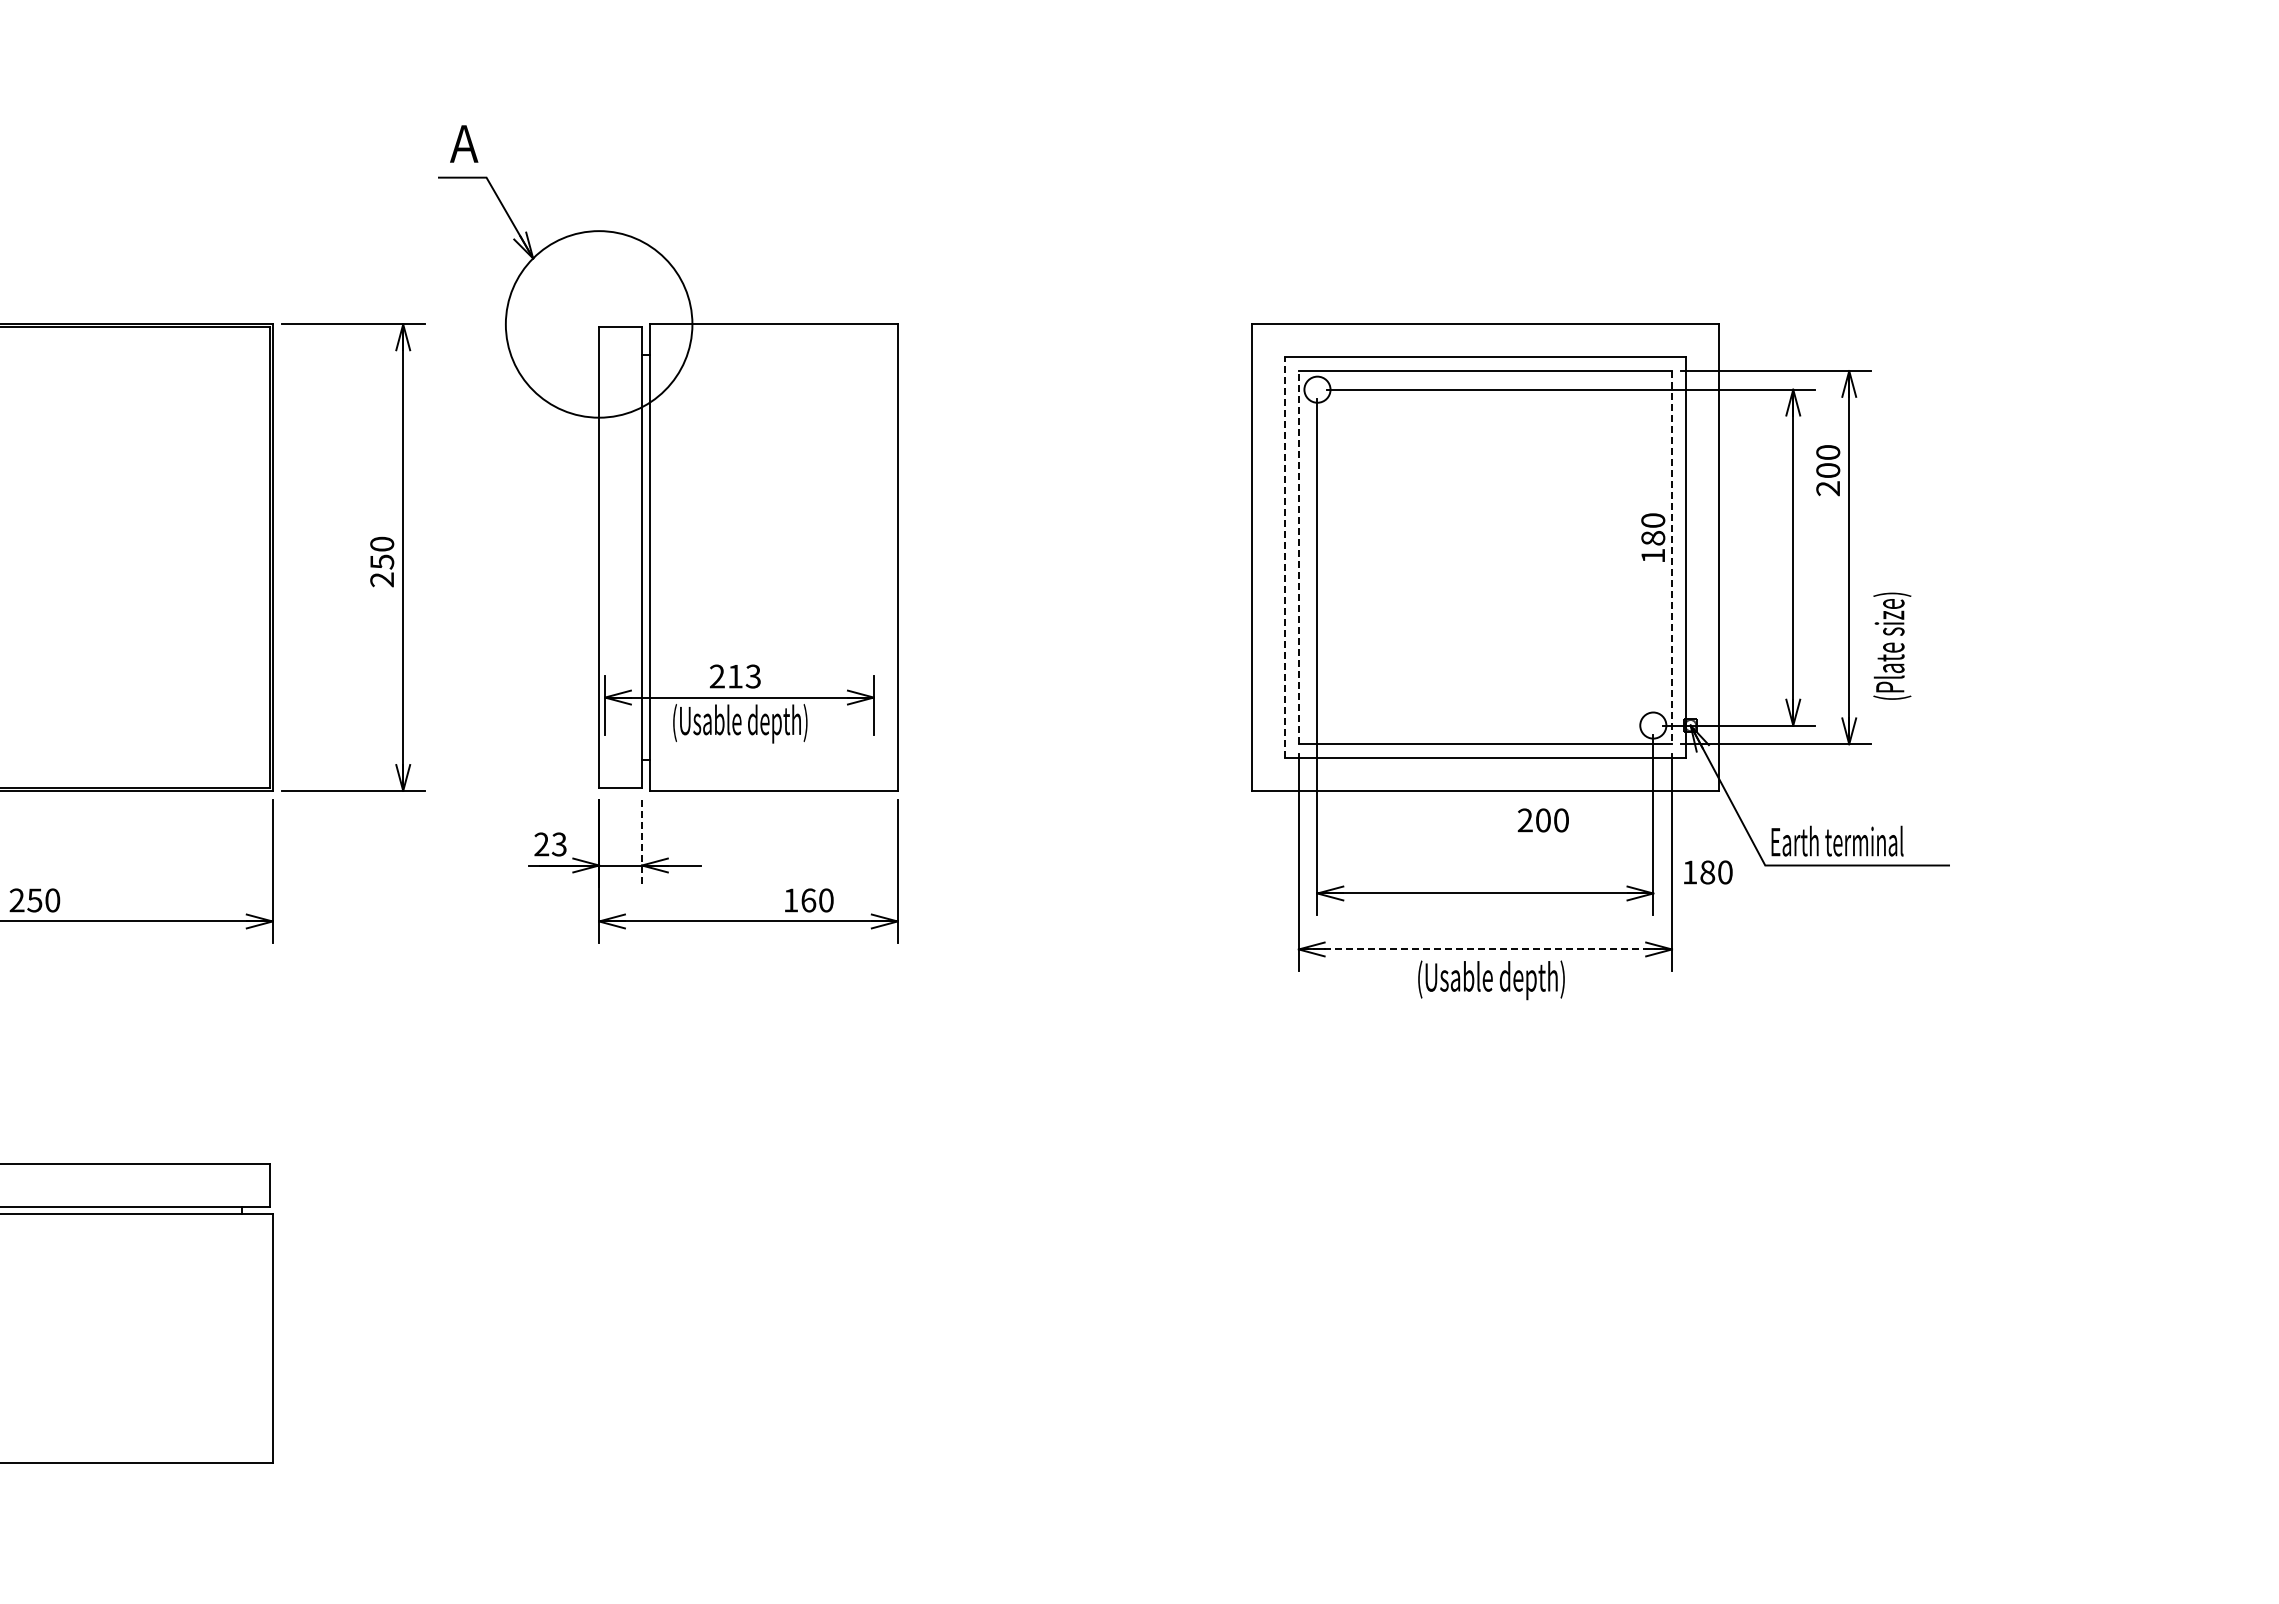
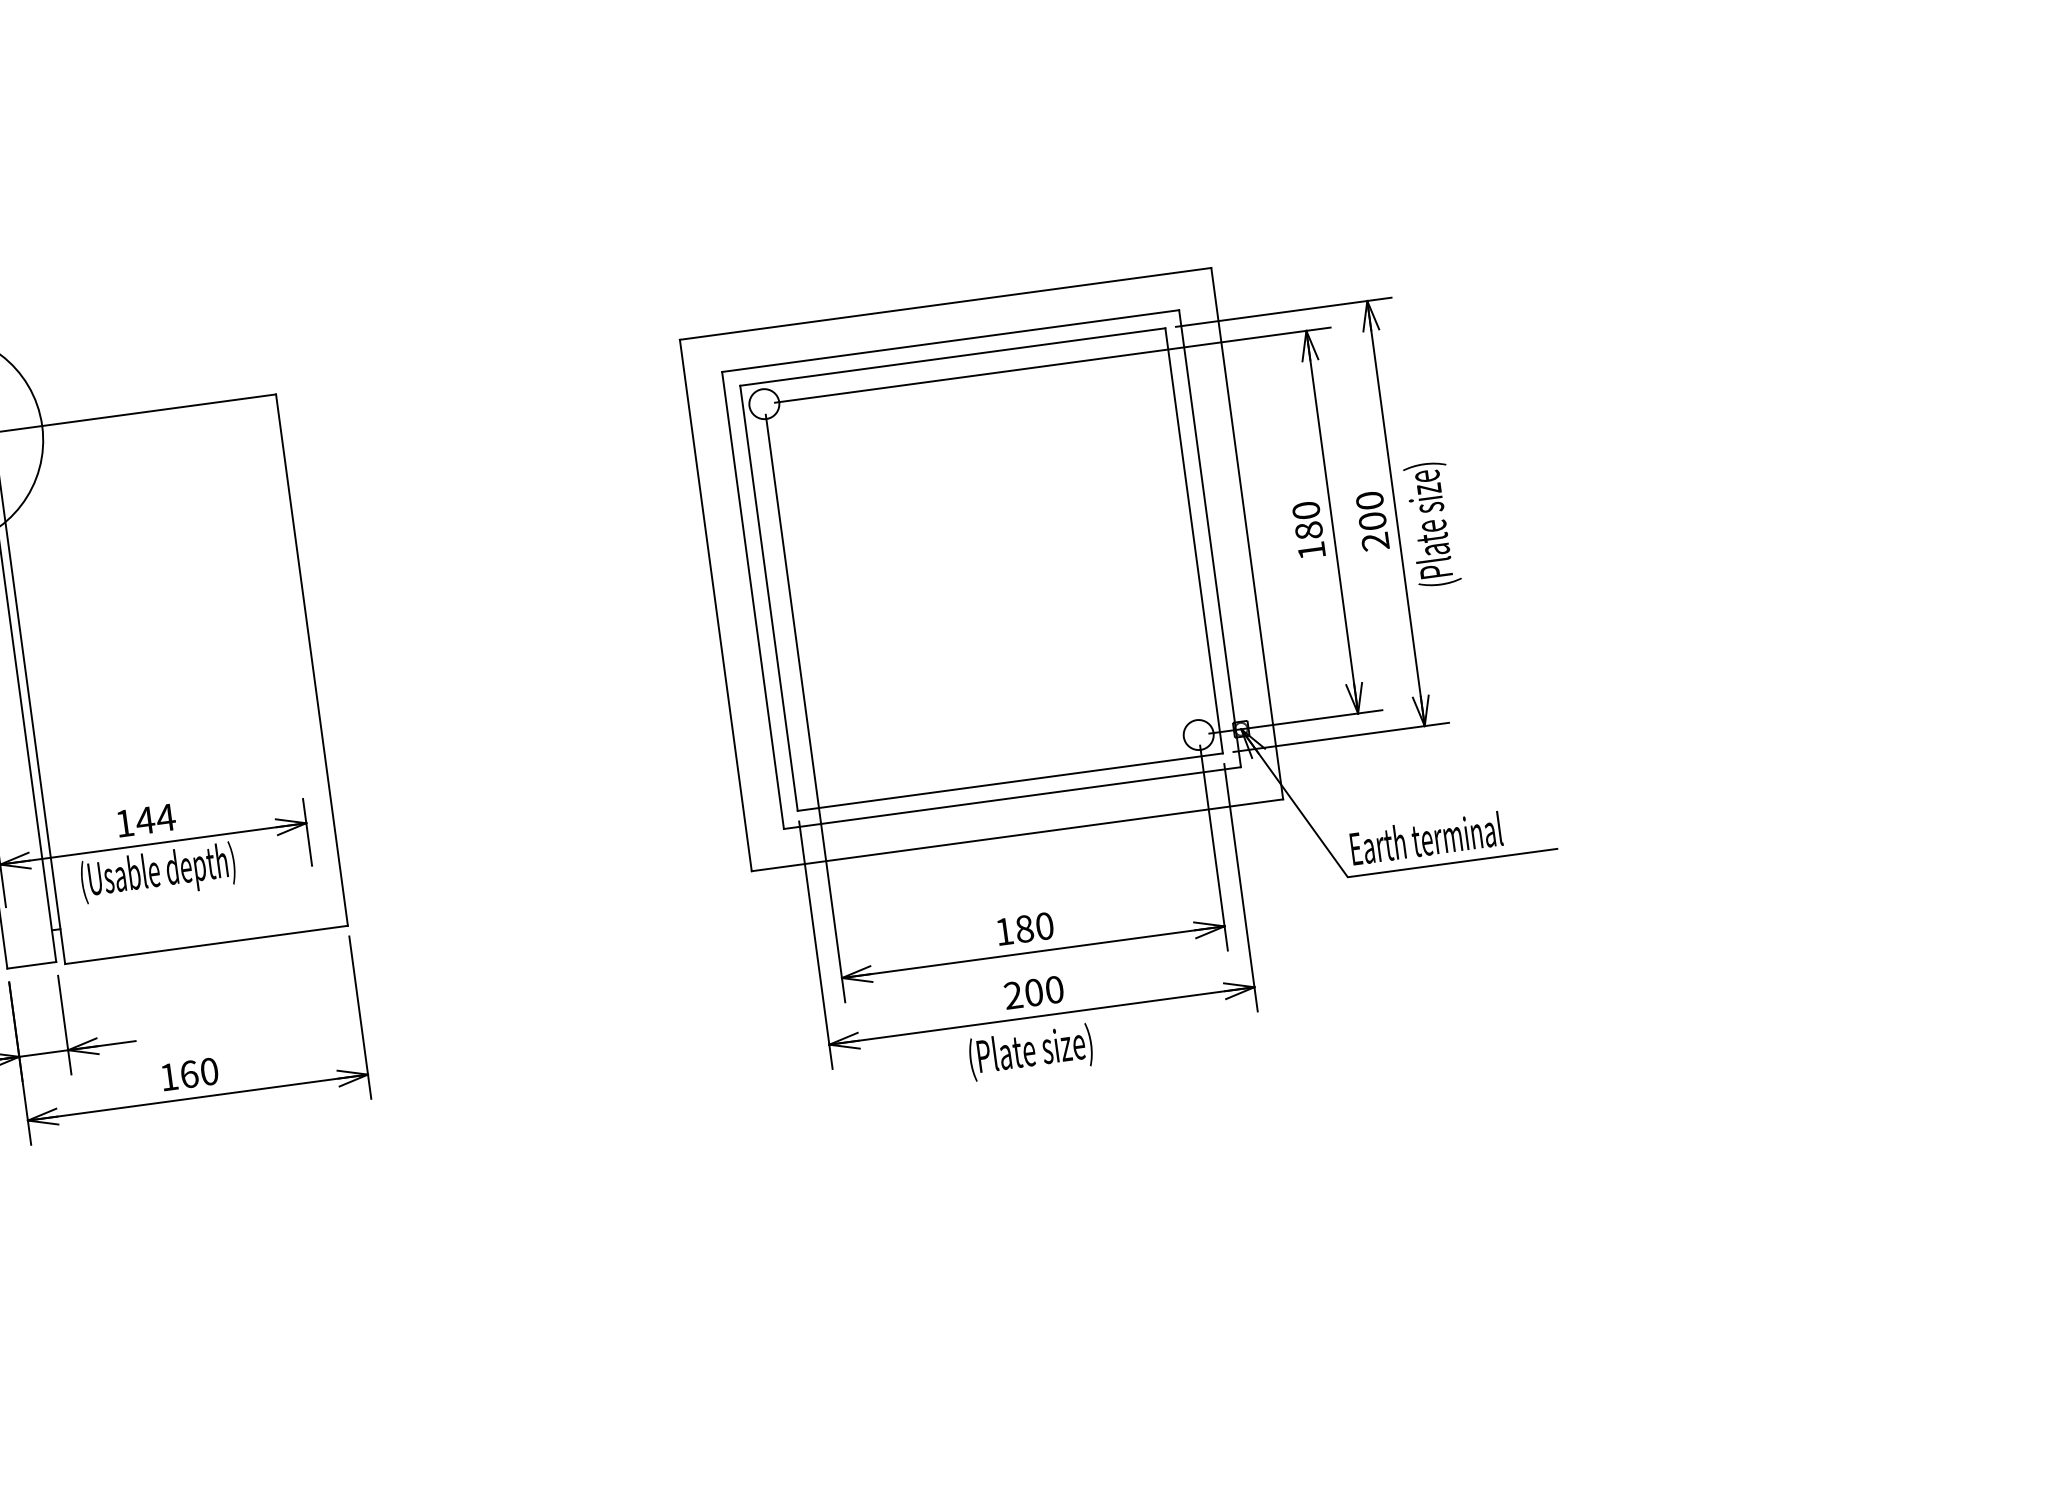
text: (1828, 470) -> (1372, 521), moved
text: (1653, 537) -> (1309, 529), moved
line: (1284, 557) -> (752, 600), dashed -> solid
line: (1298, 557) -> (768, 598), dashed -> solid
line: (1671, 557) -> (1193, 540), dashed -> solid
text: (1892, 645) -> (1432, 523), moved
text: (735, 676) -> (145, 820), 213 -> 144
text: (1542, 820) -> (1033, 992), moved
line: (642, 843) -> (65, 1025), dashed -> solid
text: (1708, 872) -> (1025, 928), moved
text: (809, 900) -> (190, 1074), moved
line: (1485, 949) -> (1042, 1015), dashed -> solid
text: (1494, 980) -> (1057, 1049), (Usable depth) -> (Plate size)

